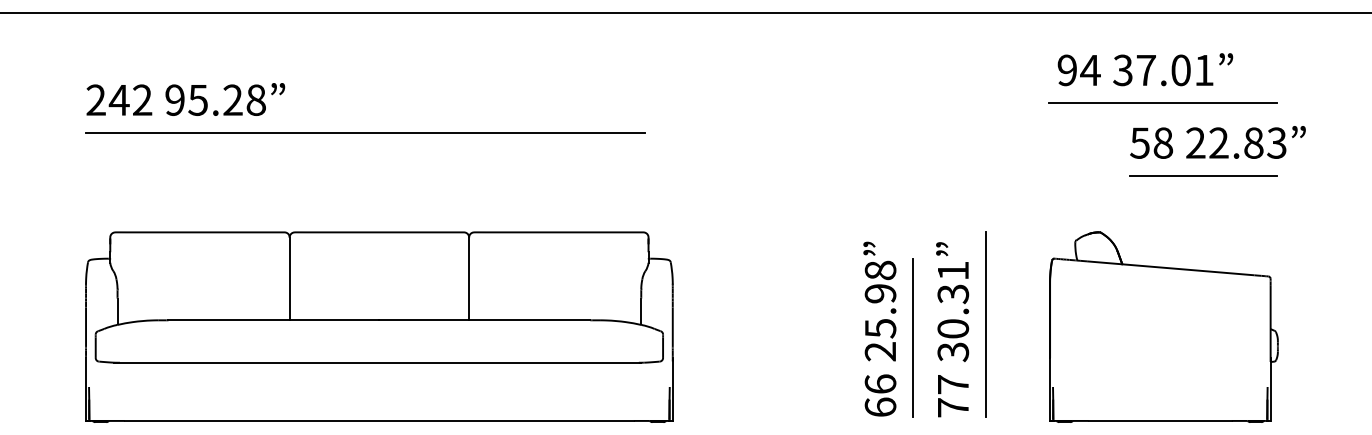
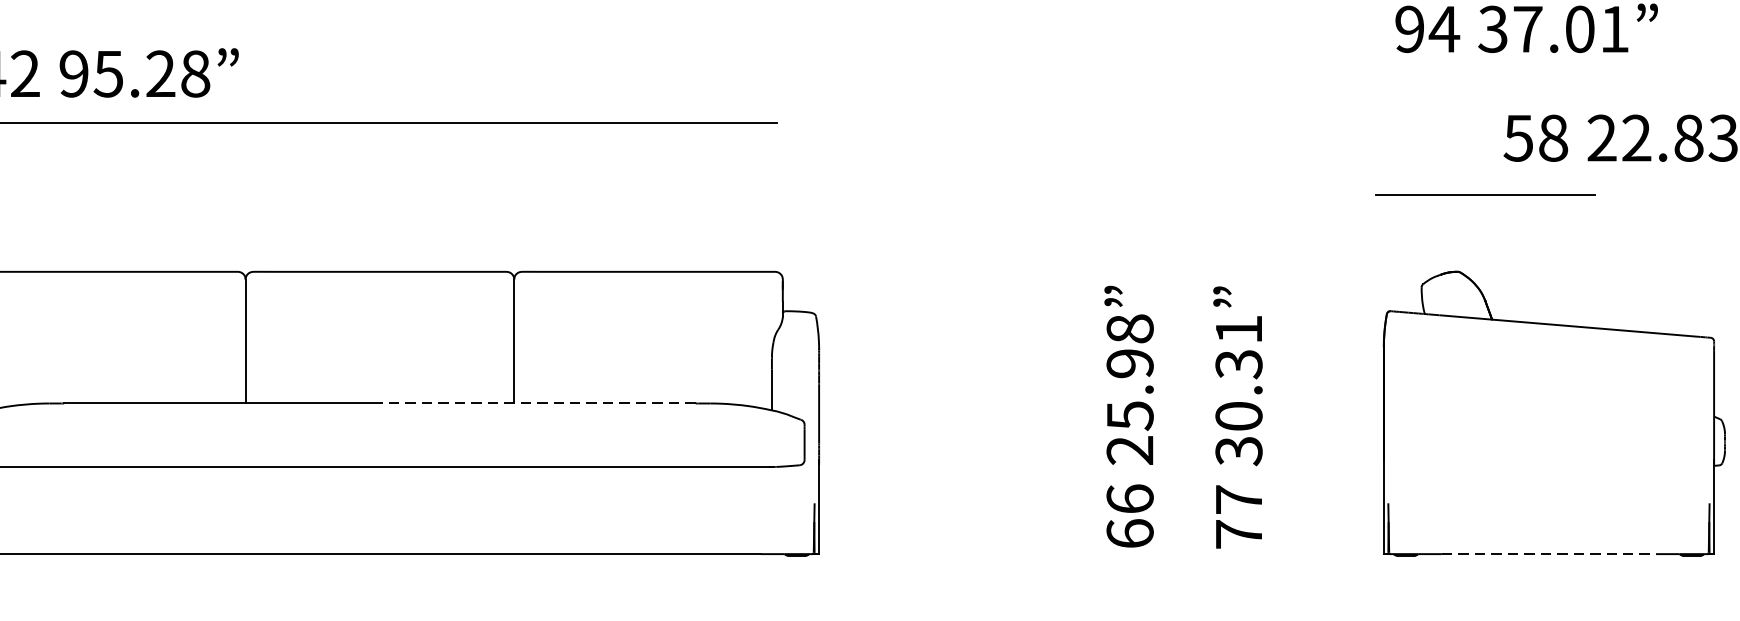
line: (1163, 103) -> (1553, 78), removed
line: (1203, 175) -> (1484, 194), moved
line: (484, 320) -> (537, 403), solid -> dashed
line: (986, 324) -> (1288, 409), removed
line: (913, 337) -> (1179, 429), removed
line: (1160, 420) -> (1549, 553), solid -> dashed

